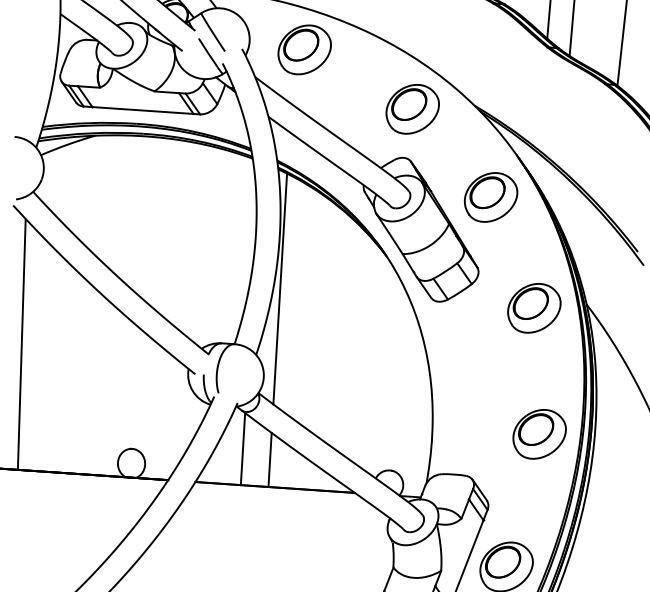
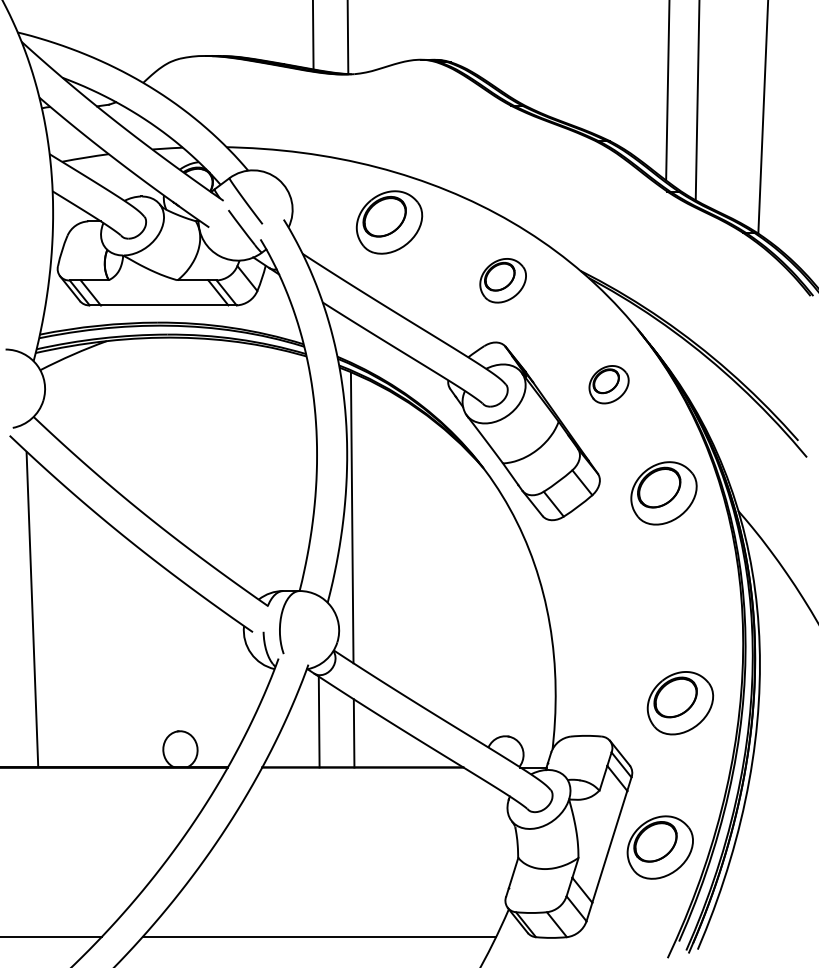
part: (304, 49) -> (389, 222), moved
part: (412, 109) -> (502, 280), size x0.7
part: (490, 197) -> (608, 384), size x0.6
part: (533, 308) -> (663, 493), moved
part: (539, 434) -> (680, 703), moved

